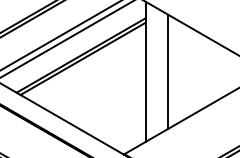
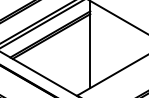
line: (168, 71) -> (104, 44), removed

